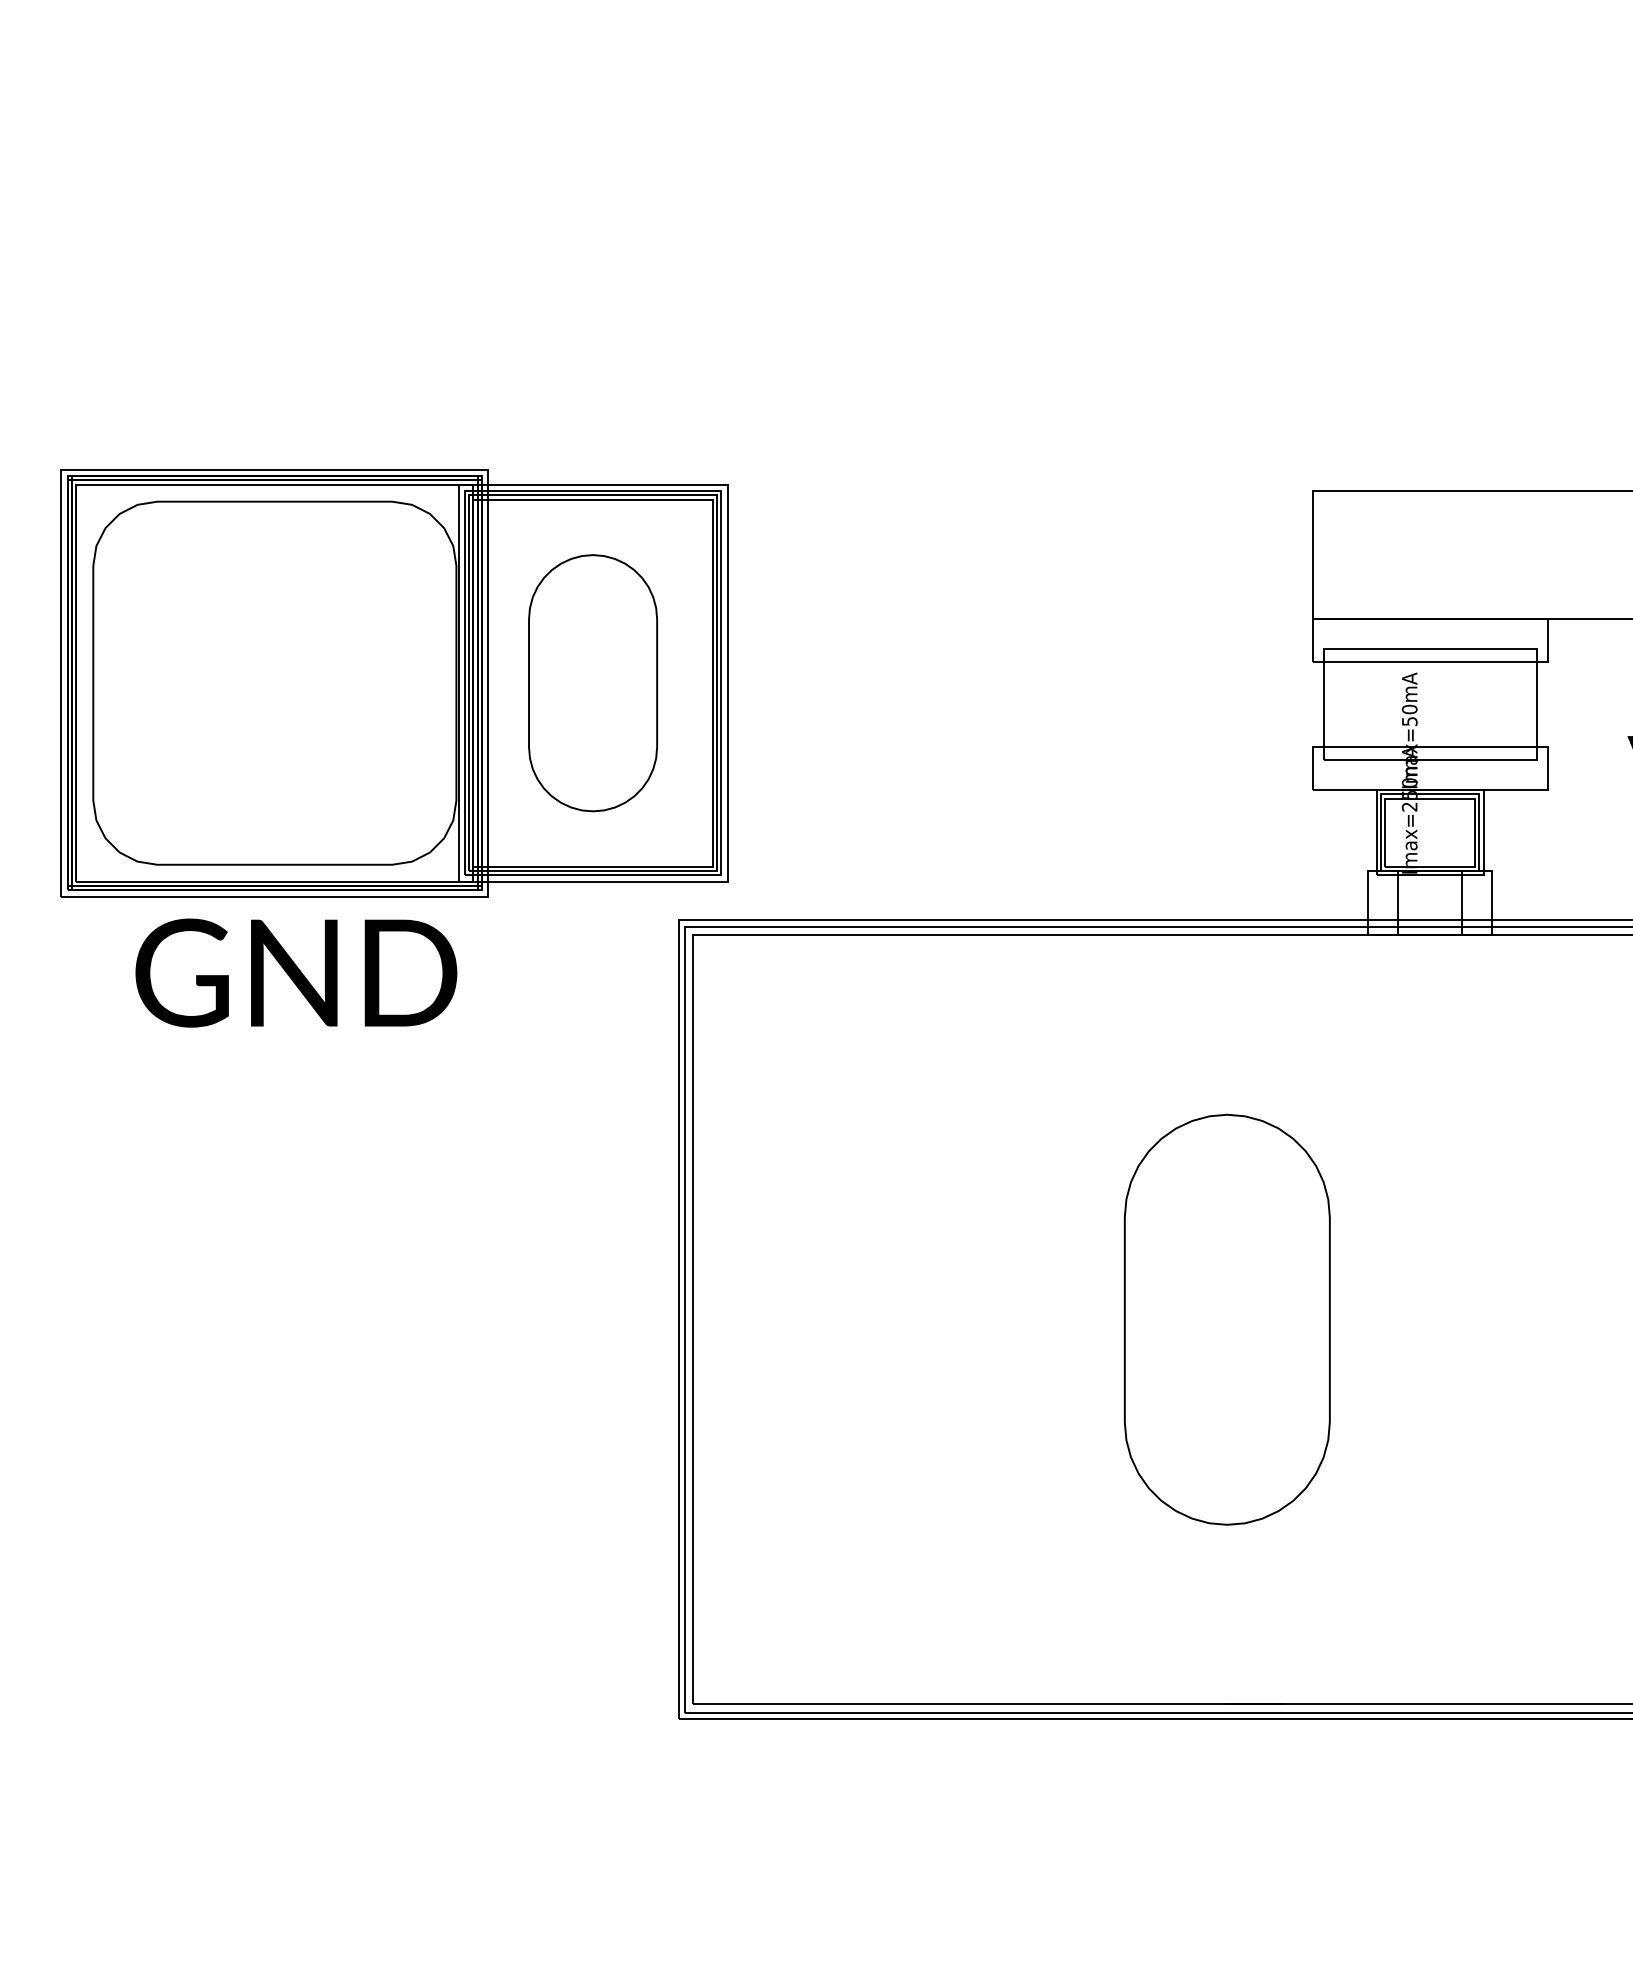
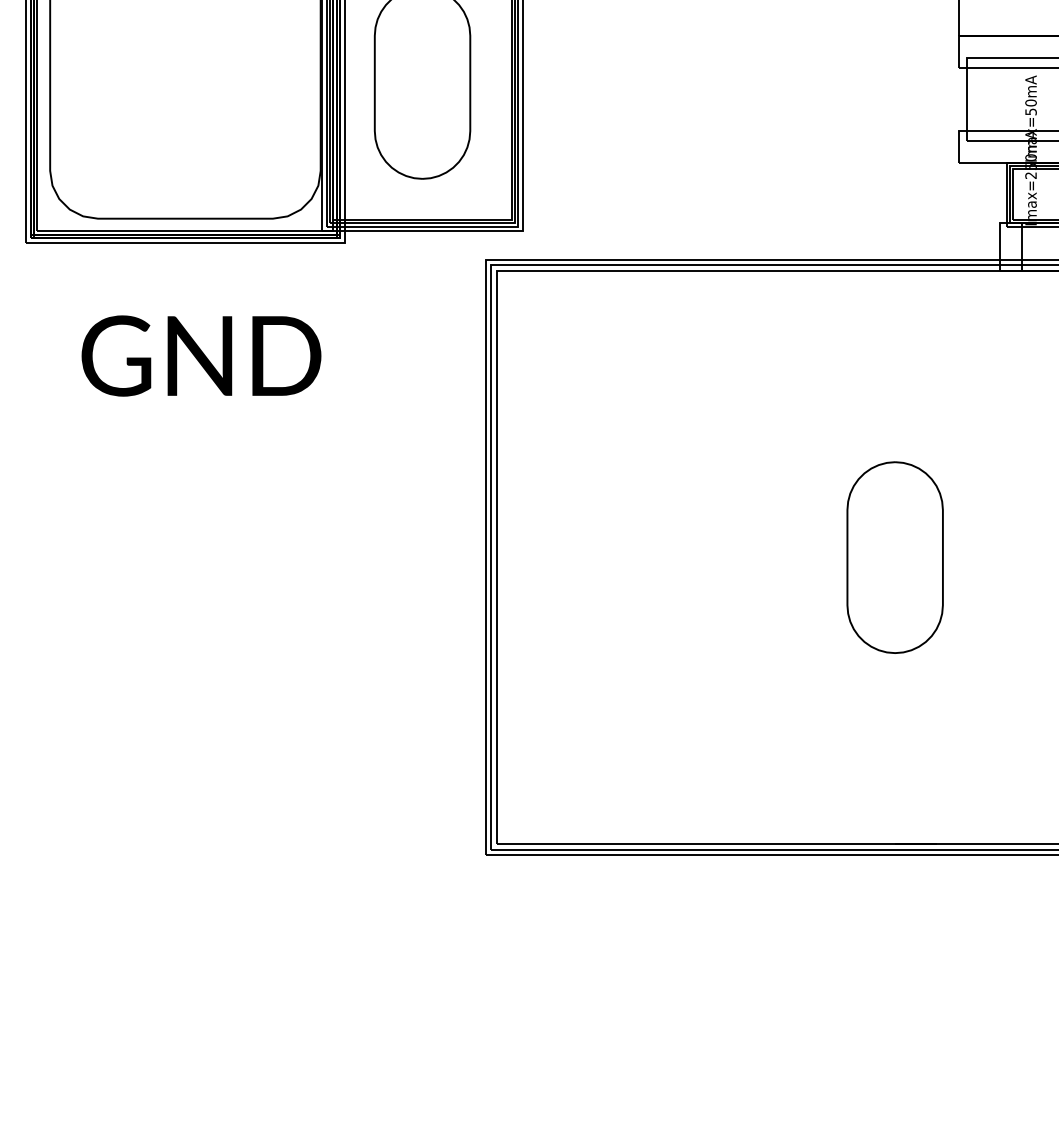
text: (296, 972) -> (201, 355), moved
part: (1227, 1319) -> (895, 557), size x0.62

